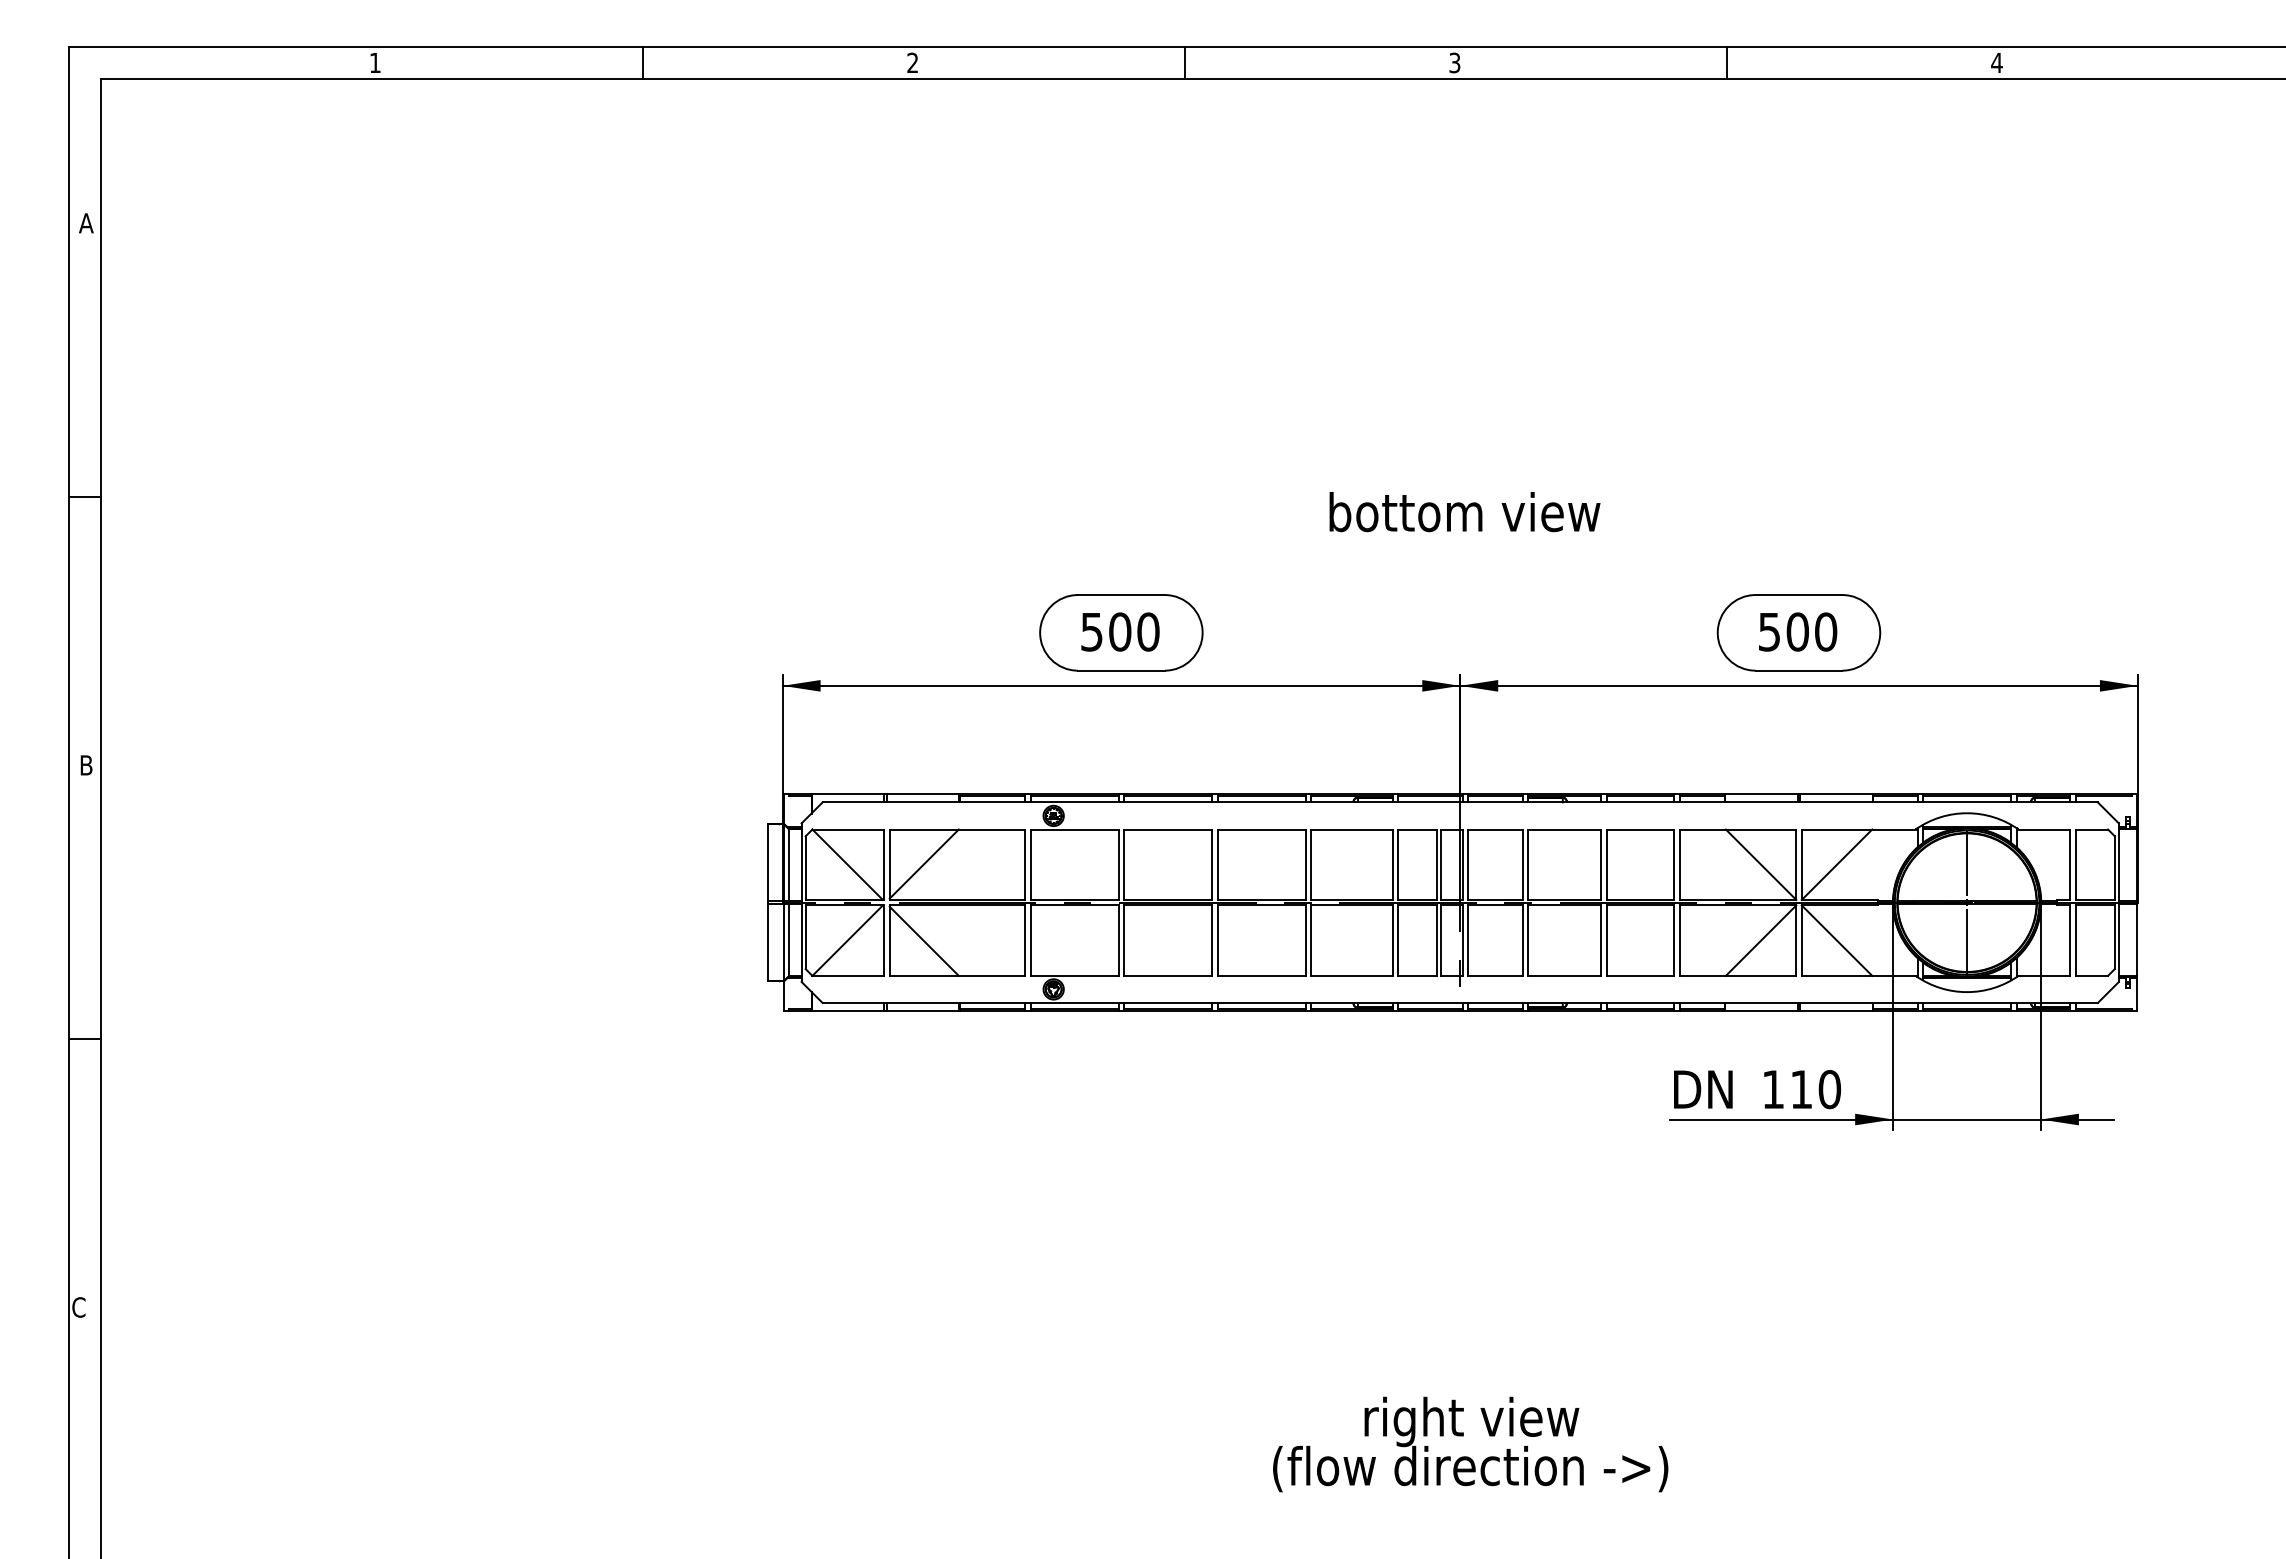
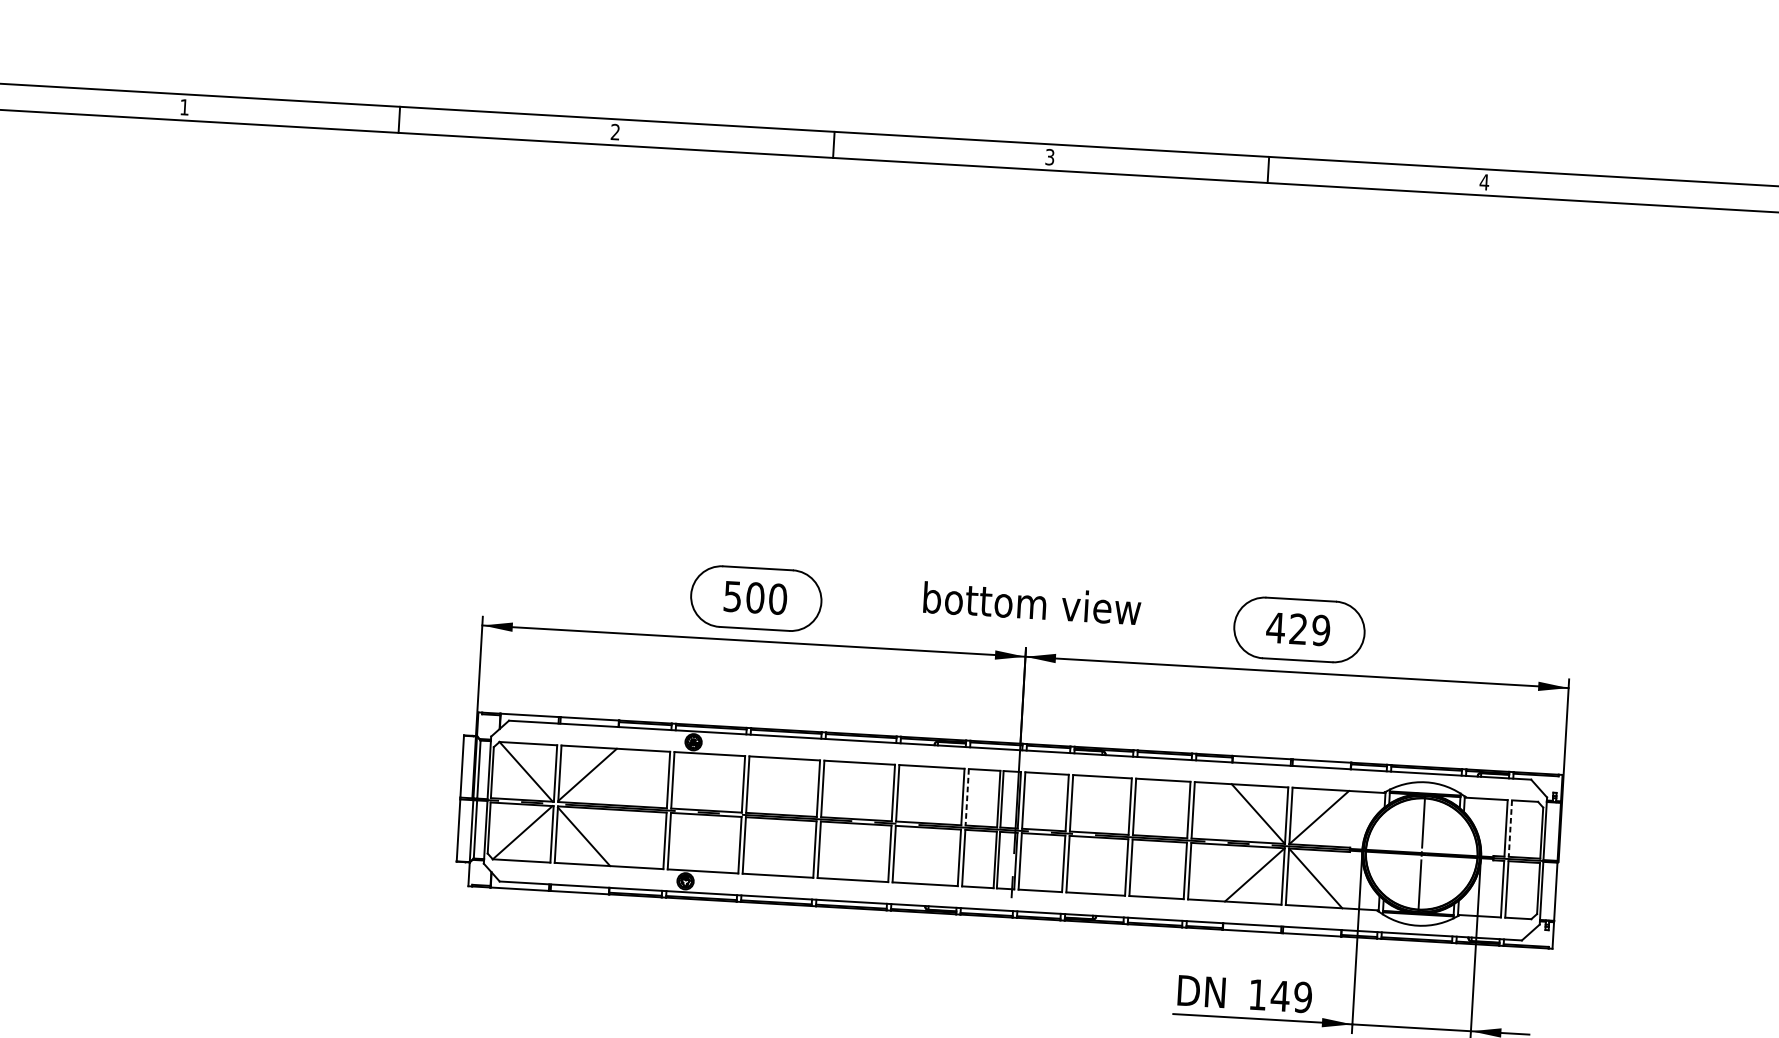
text: (1464, 512) -> (1031, 603), moved
text: (1797, 631) -> (1298, 628), 500 -> 429
line: (1397, 865) -> (966, 797), solid -> dashed
line: (2075, 865) -> (1510, 829), solid -> dashed
text: (1815, 1089) -> (1291, 996), 110 -> 149

